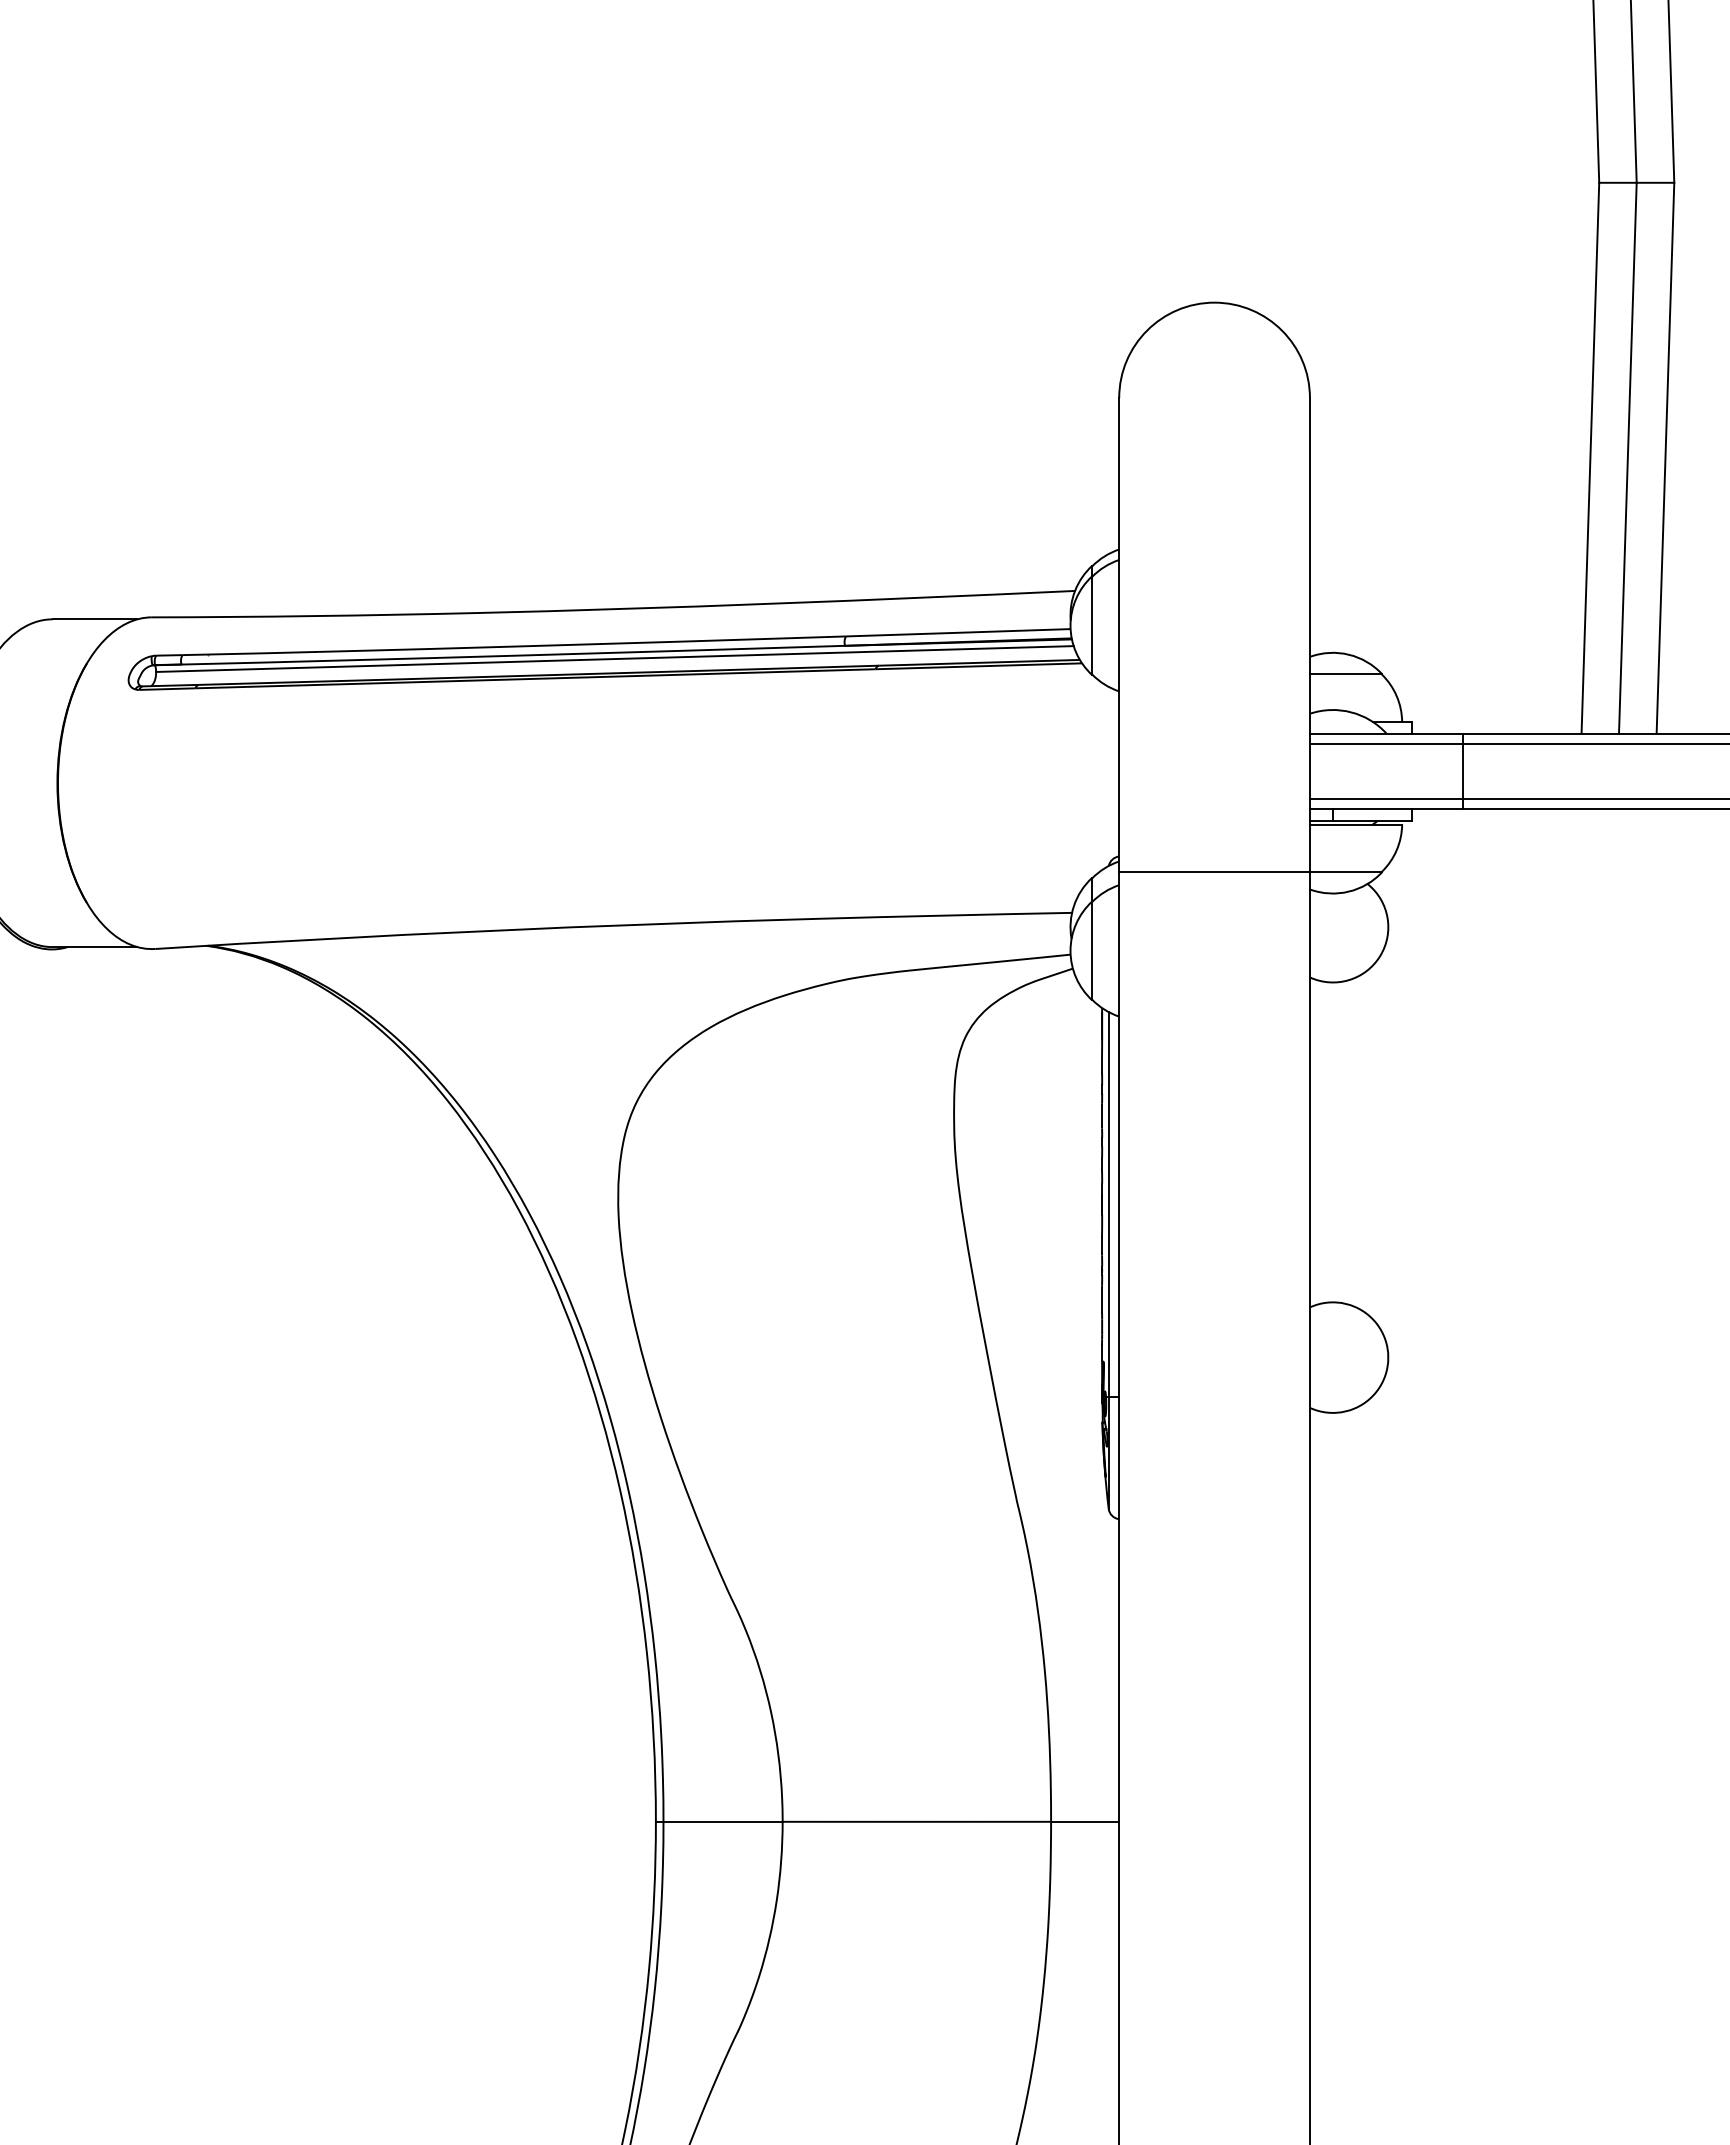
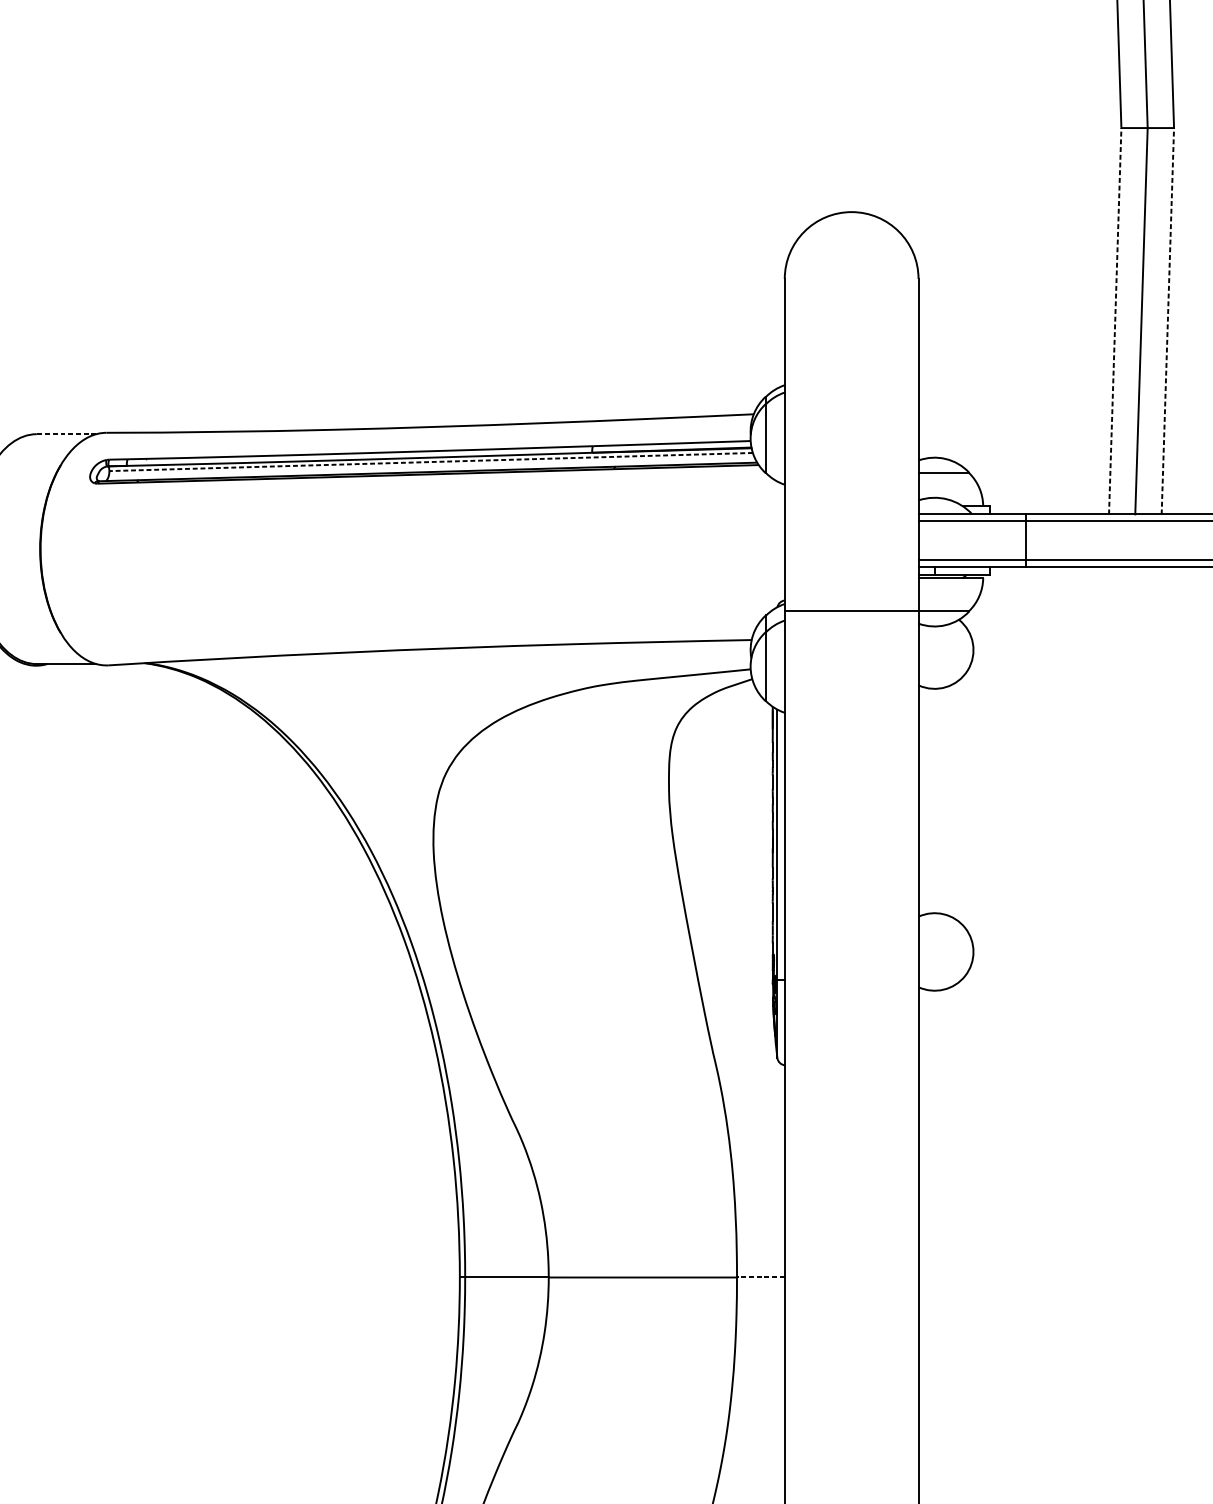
line: (1590, 458) -> (1115, 321), solid -> dashed
line: (1665, 458) -> (1167, 321), solid -> dashed
line: (94, 619) -> (66, 434), solid -> dashed
line: (614, 659) -> (430, 462), solid -> dashed
line: (1084, 1821) -> (760, 1277), solid -> dashed

